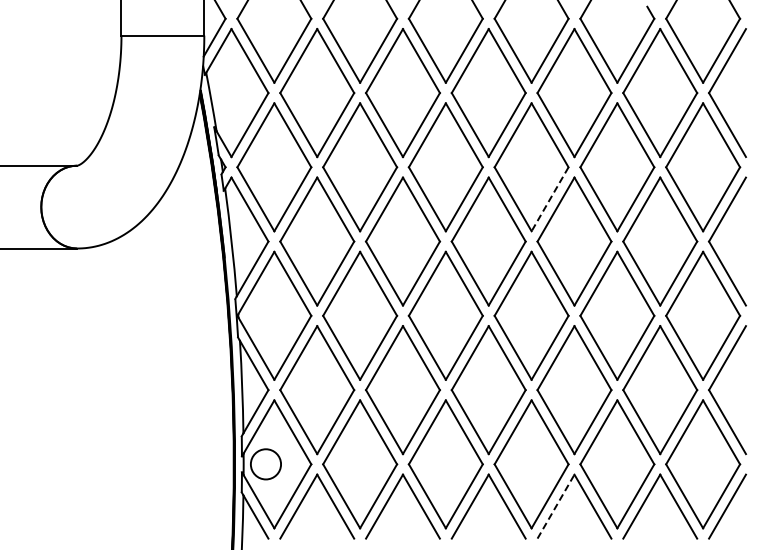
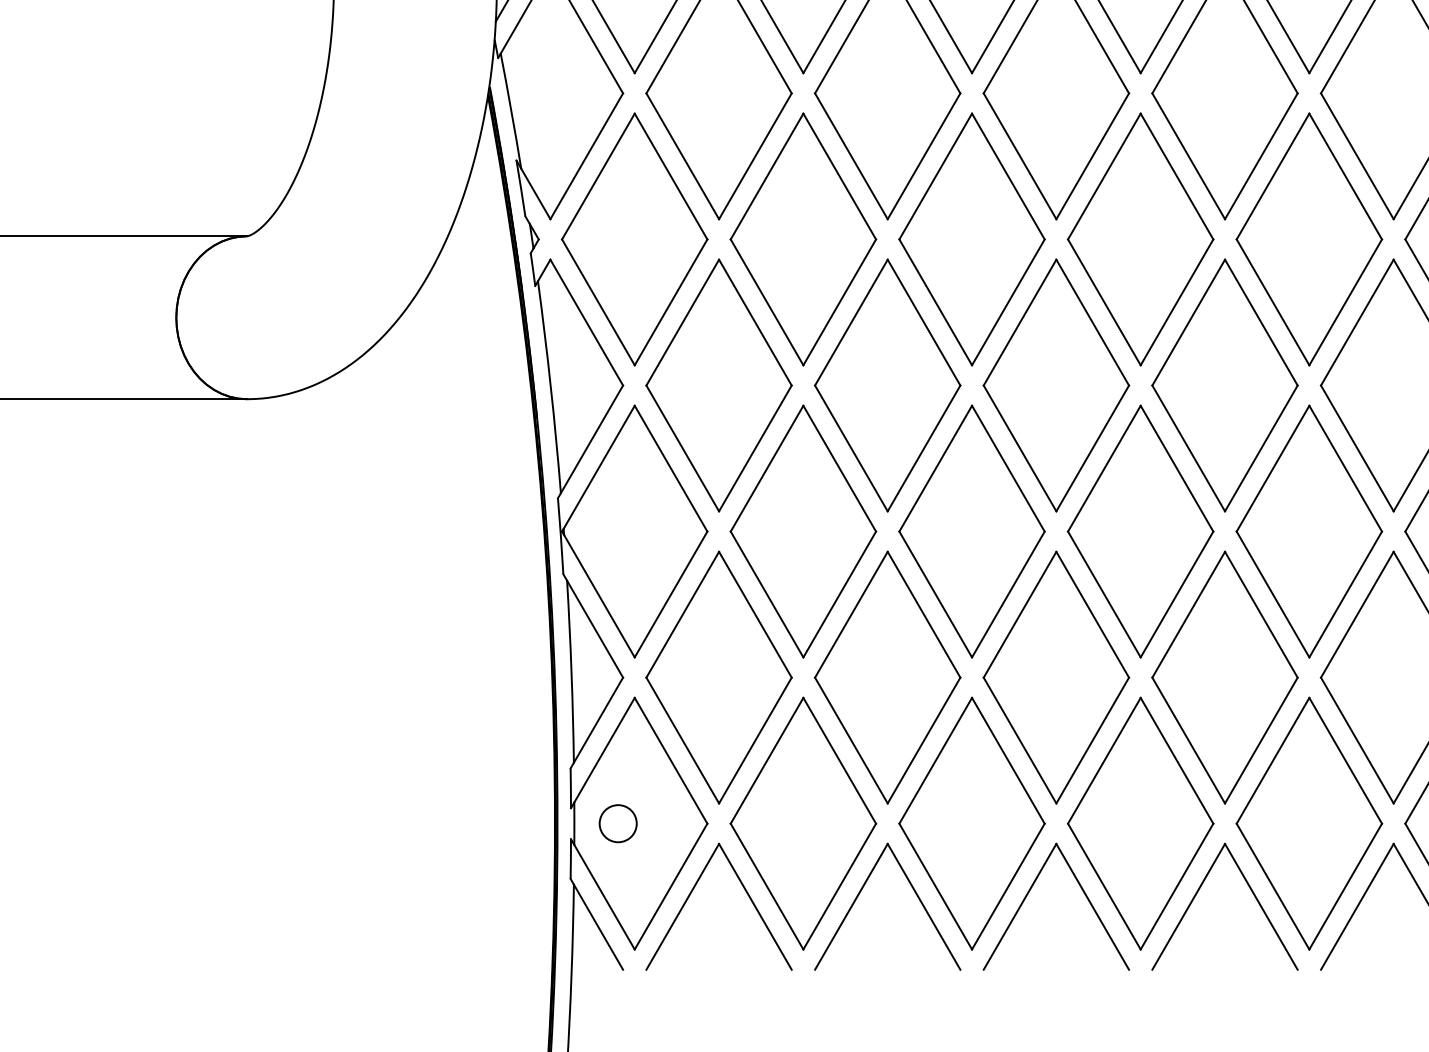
line: (550, 199) -> (1177, 302), dashed -> solid
circle: (265, 463) -> (617, 822), size x0.62
line: (556, 506) -> (1189, 906), dashed -> solid

